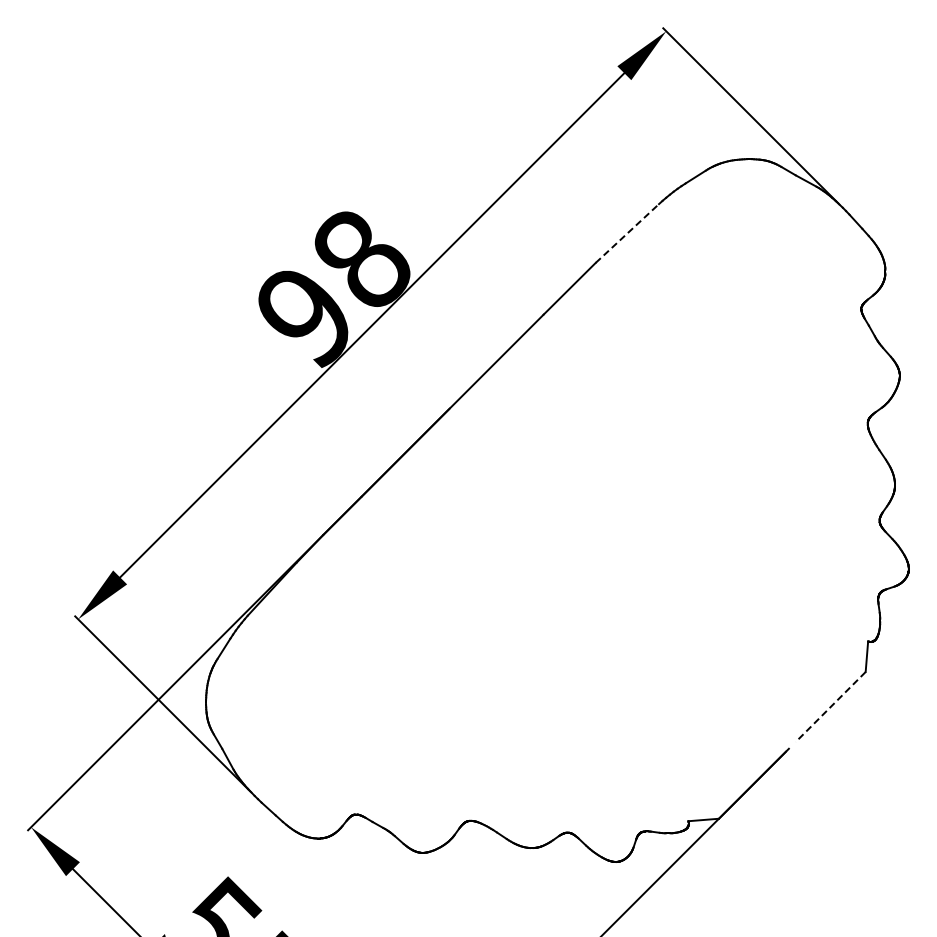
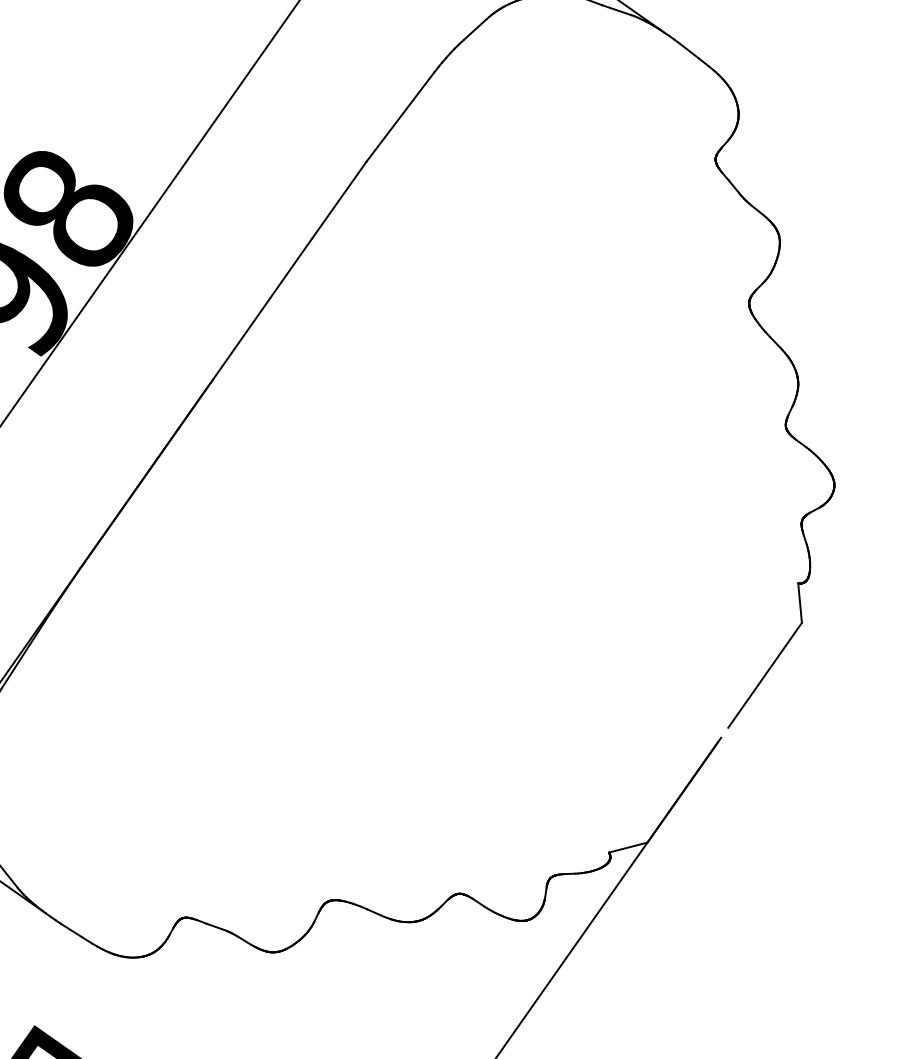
line: (627, 233) -> (400, 116), dashed -> solid
line: (830, 707) -> (764, 675), dashed -> solid

